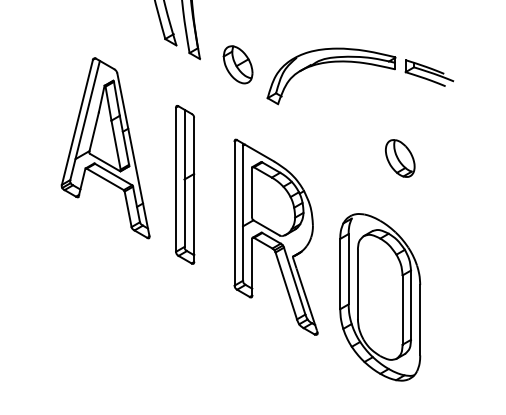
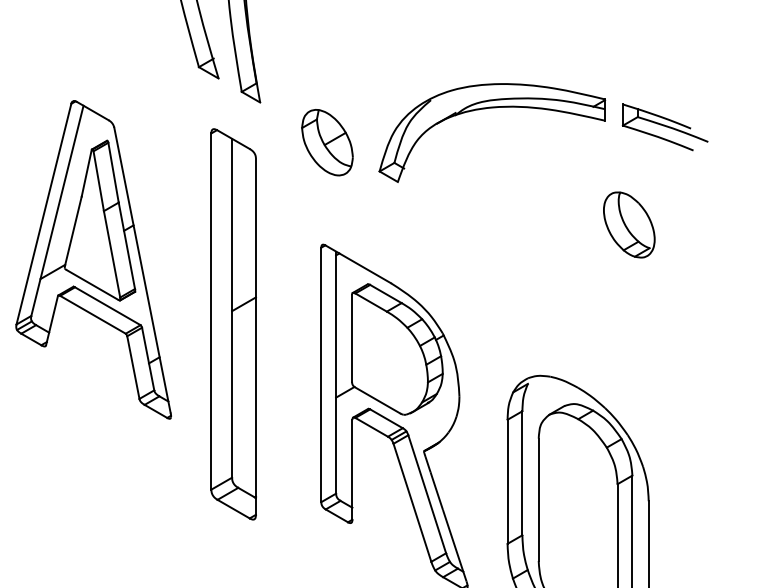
part: (237, 64) -> (326, 142), moved
part: (400, 158) -> (629, 224), moved
part: (185, 184) -> (234, 323), size x1.4

